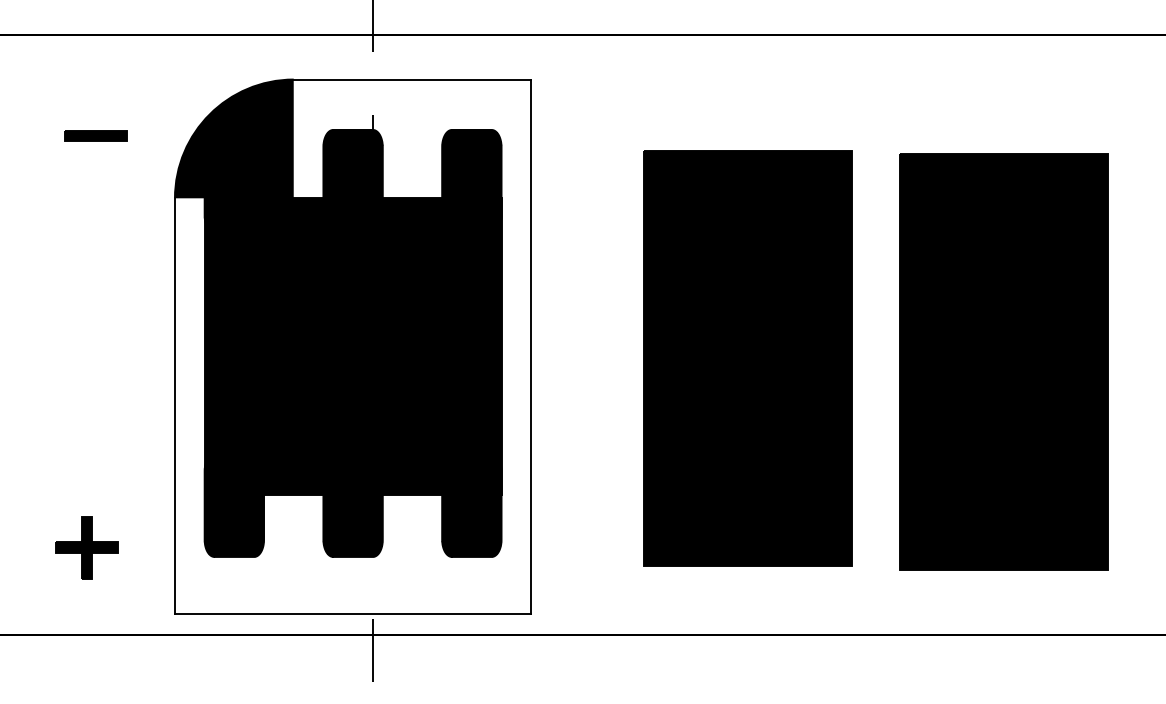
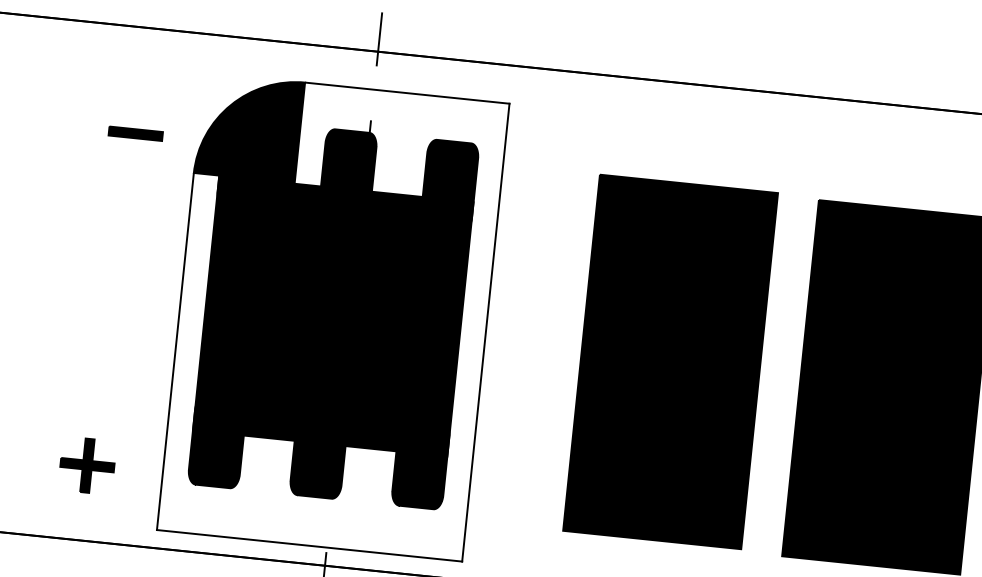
part: (95, 135) -> (135, 133), moved

